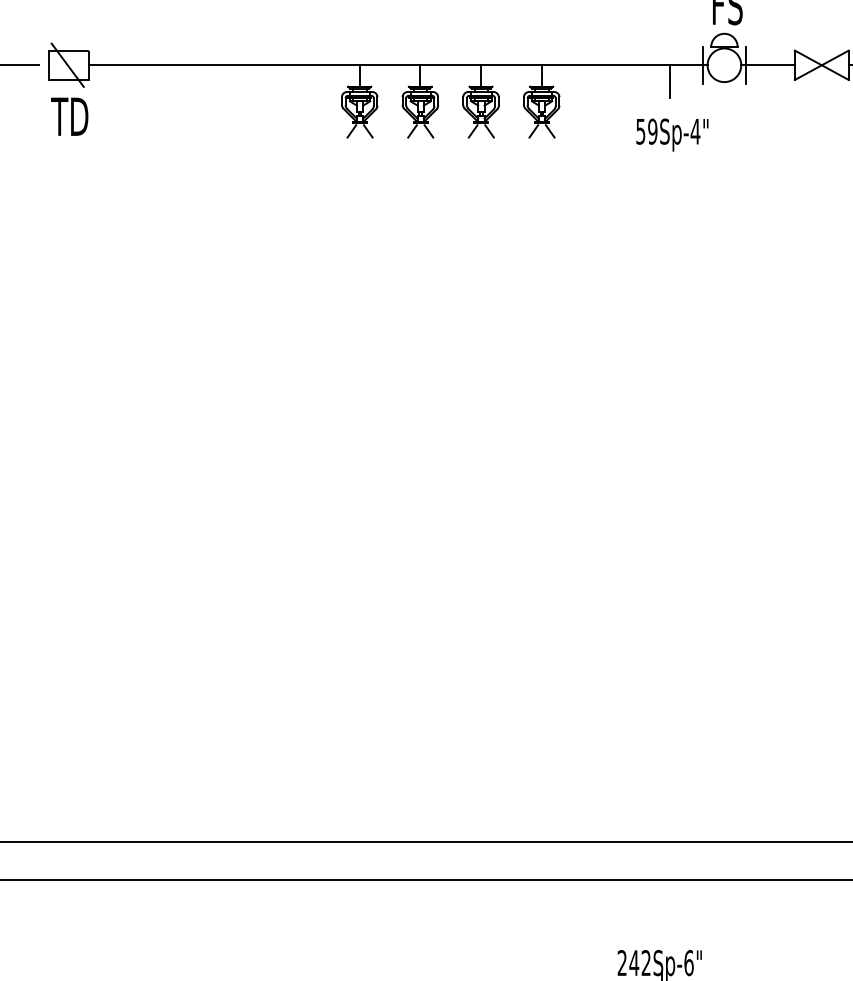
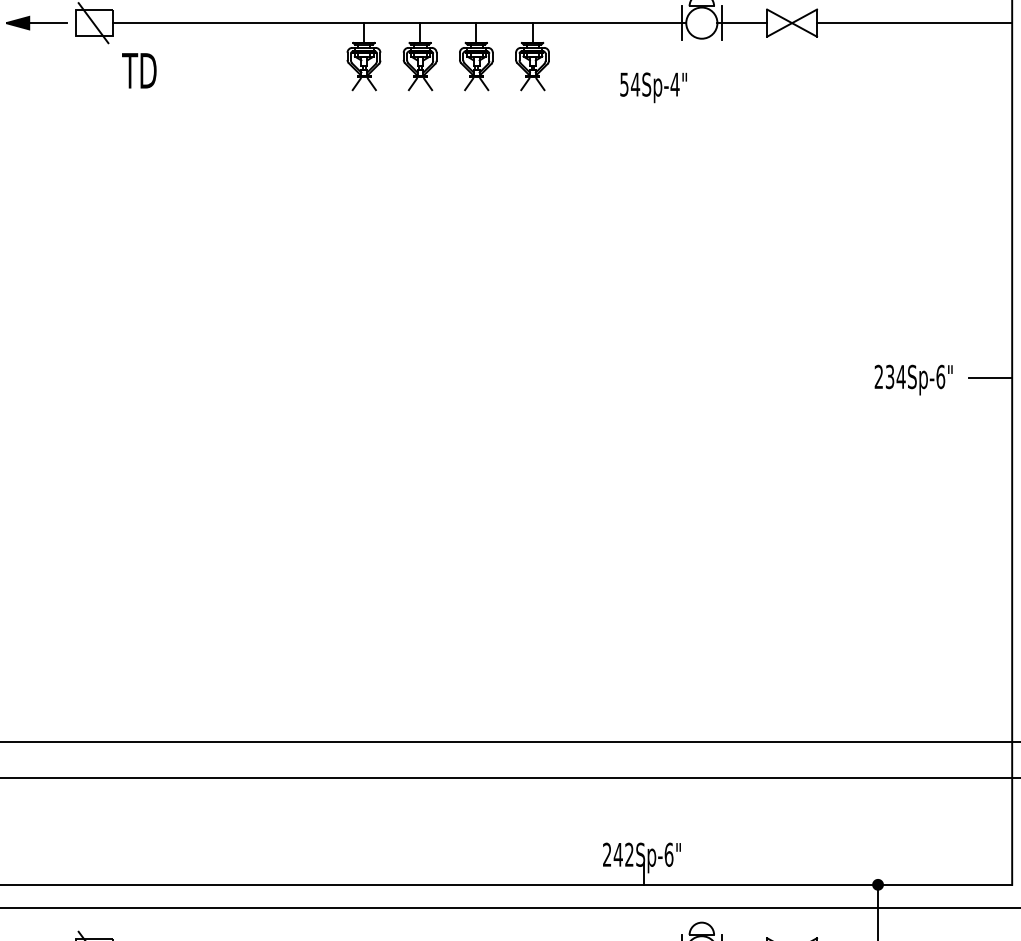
line: (670, 81) -> (651, 38), removed
text: (69, 116) -> (139, 70), moved
text: (652, 131) -> (635, 84), 59Sp-4" -> 54Sp-4"

